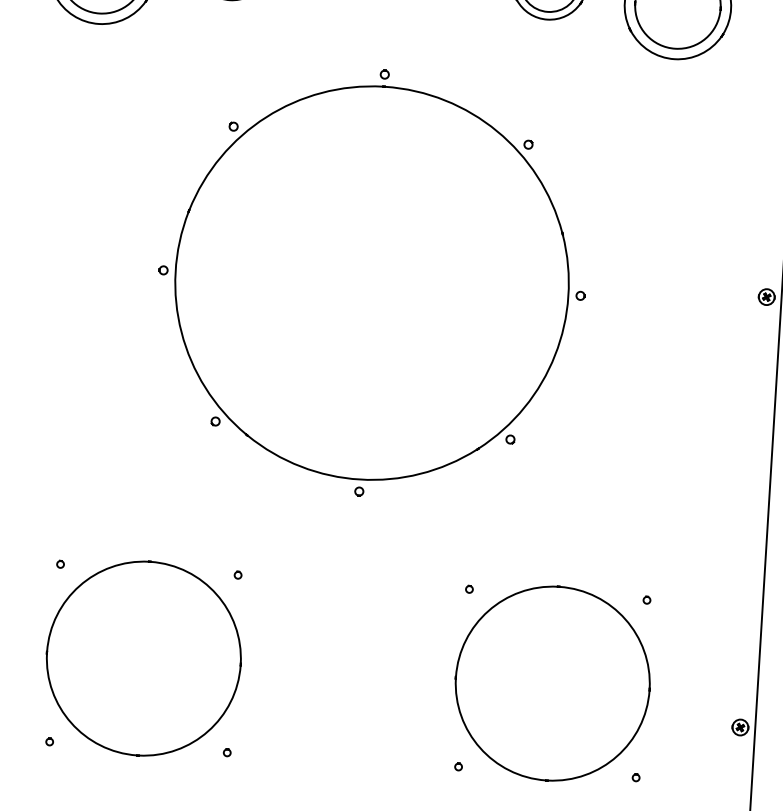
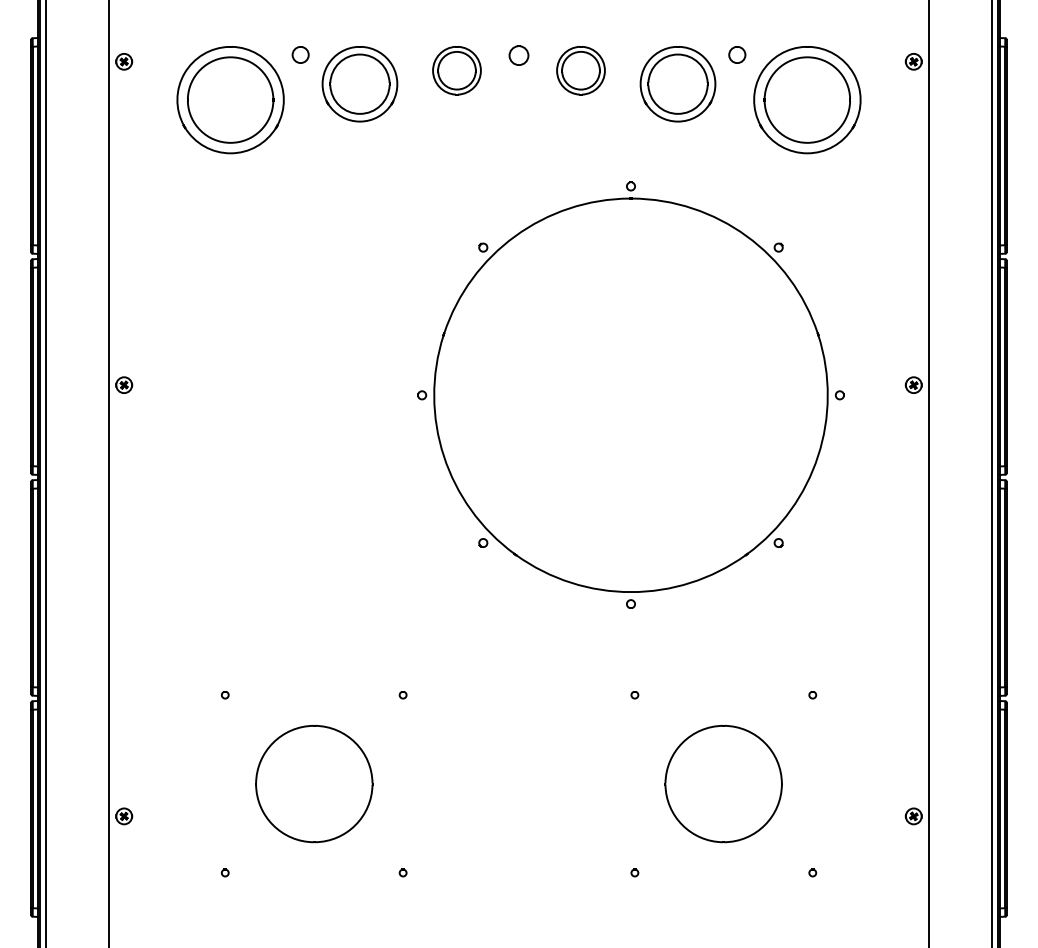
part: (371, 282) -> (630, 394), moved
part: (144, 658) -> (314, 783), size x0.6
part: (552, 683) -> (723, 783), size x0.6

